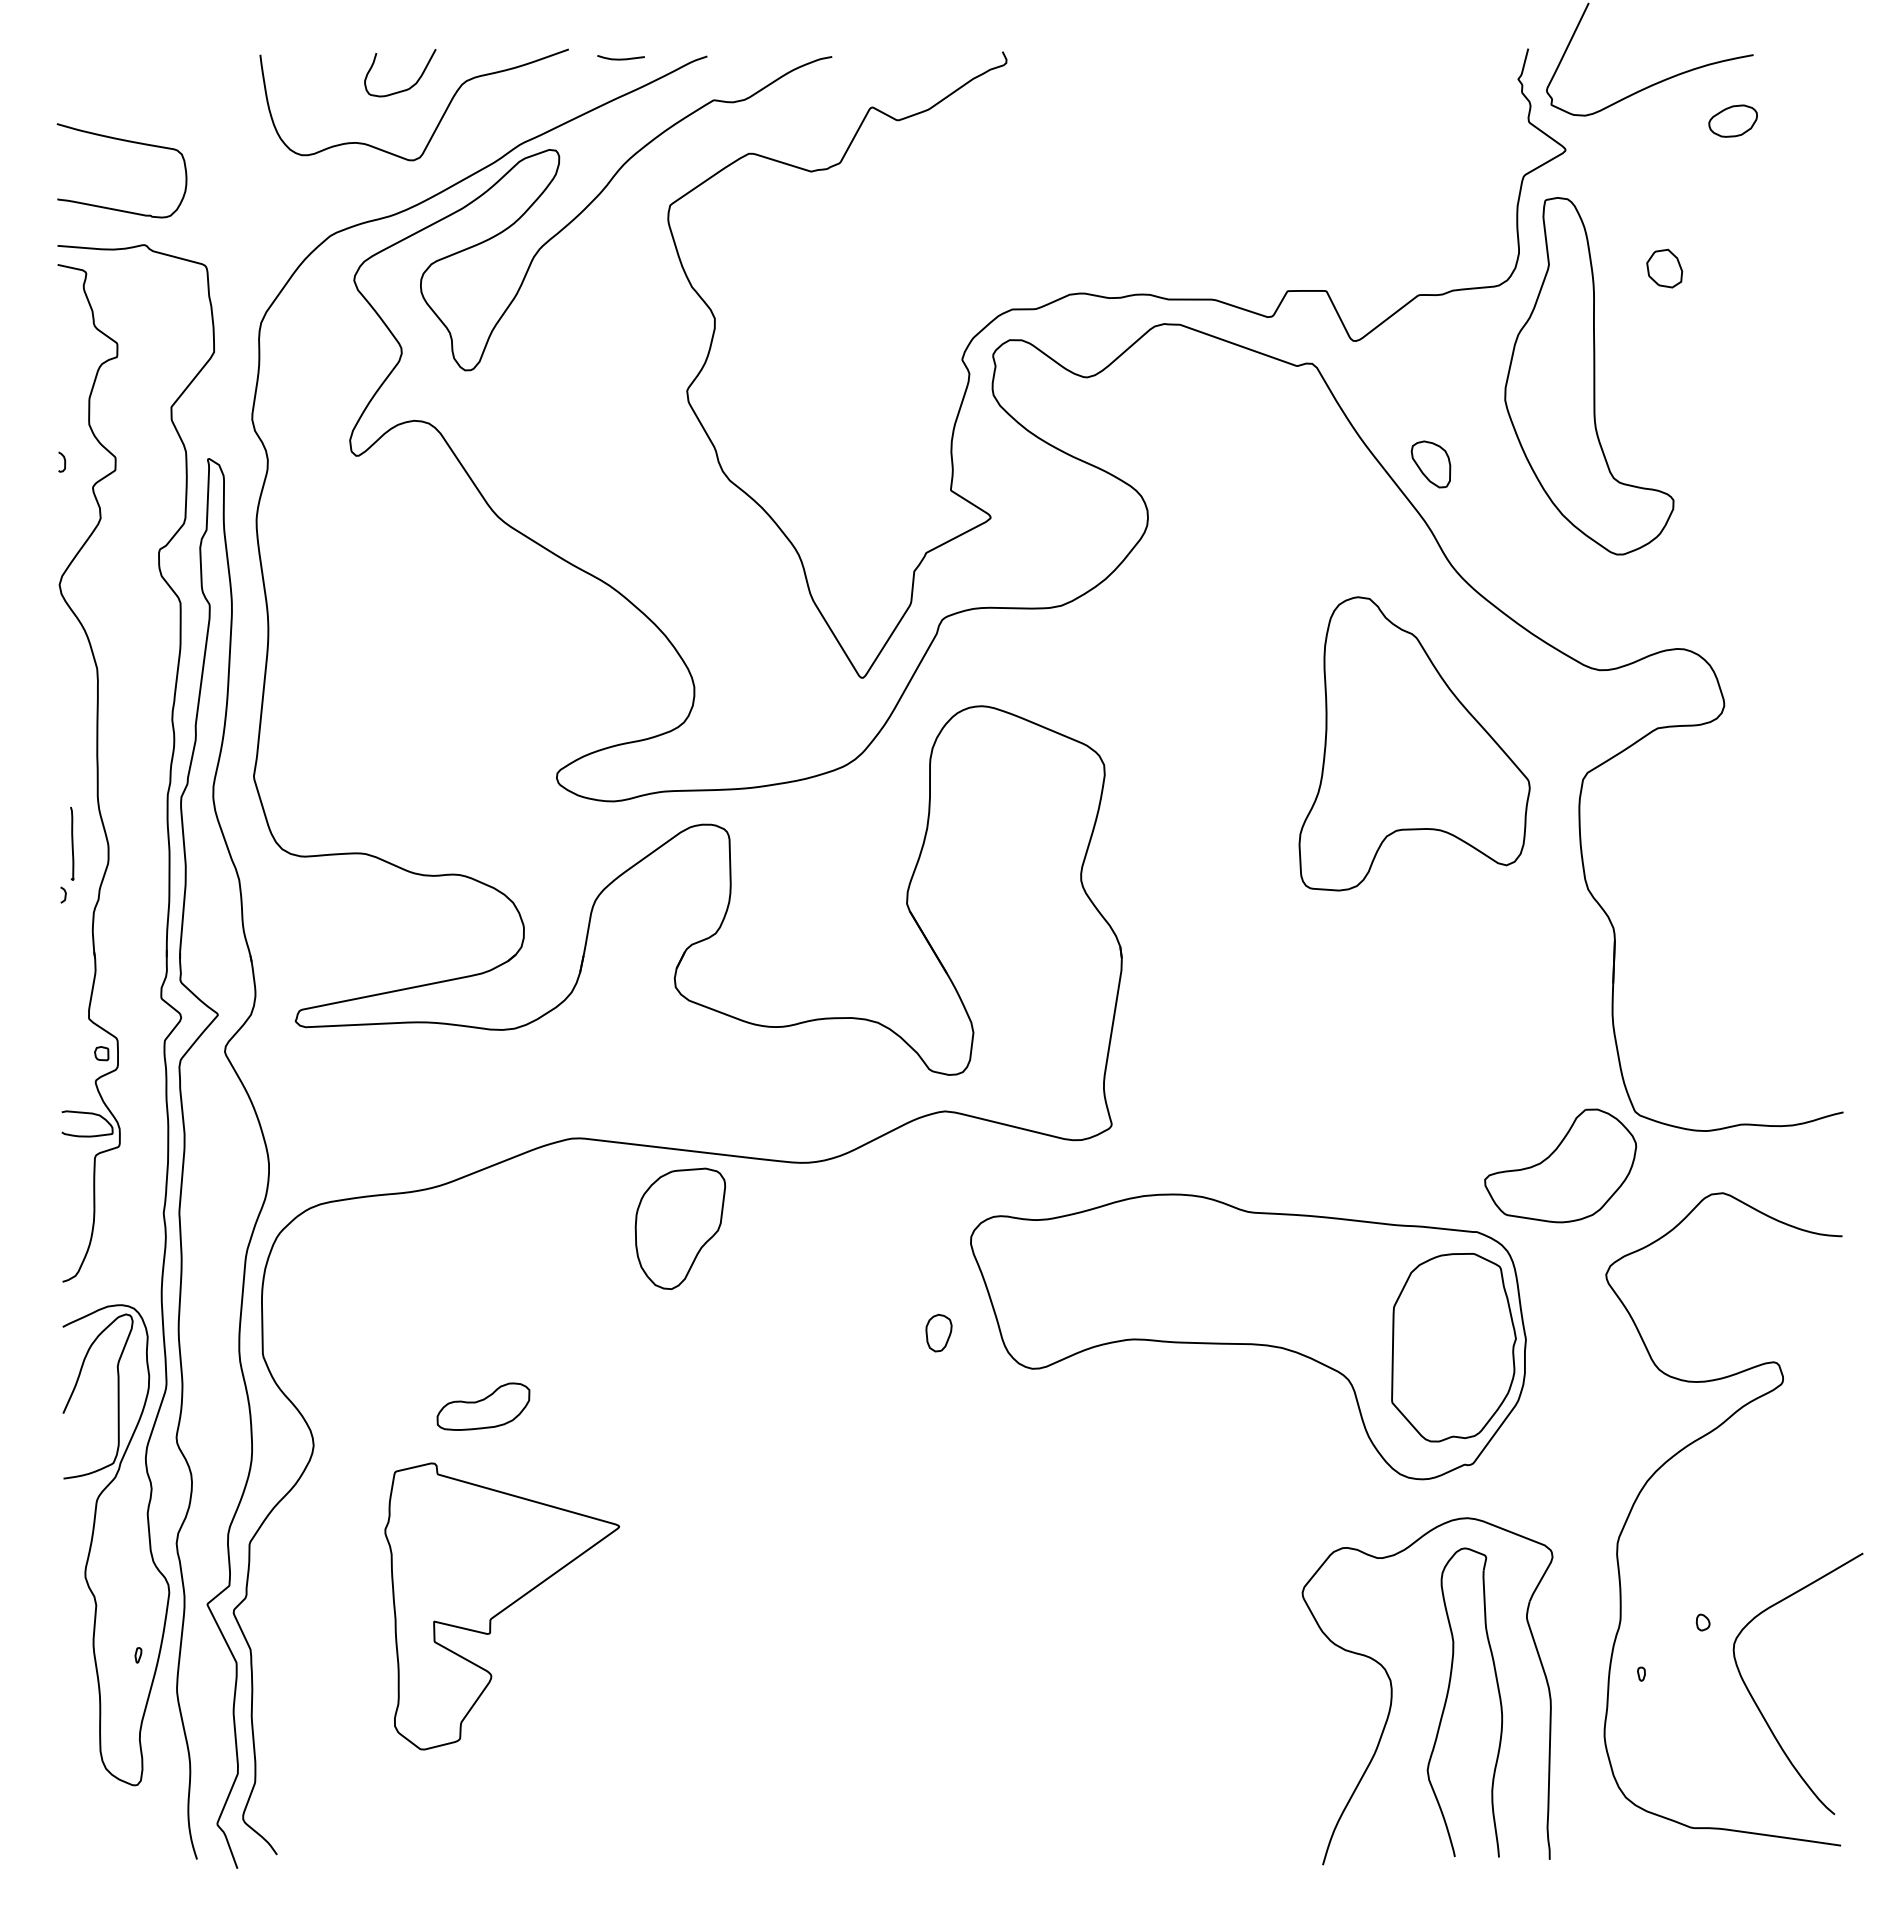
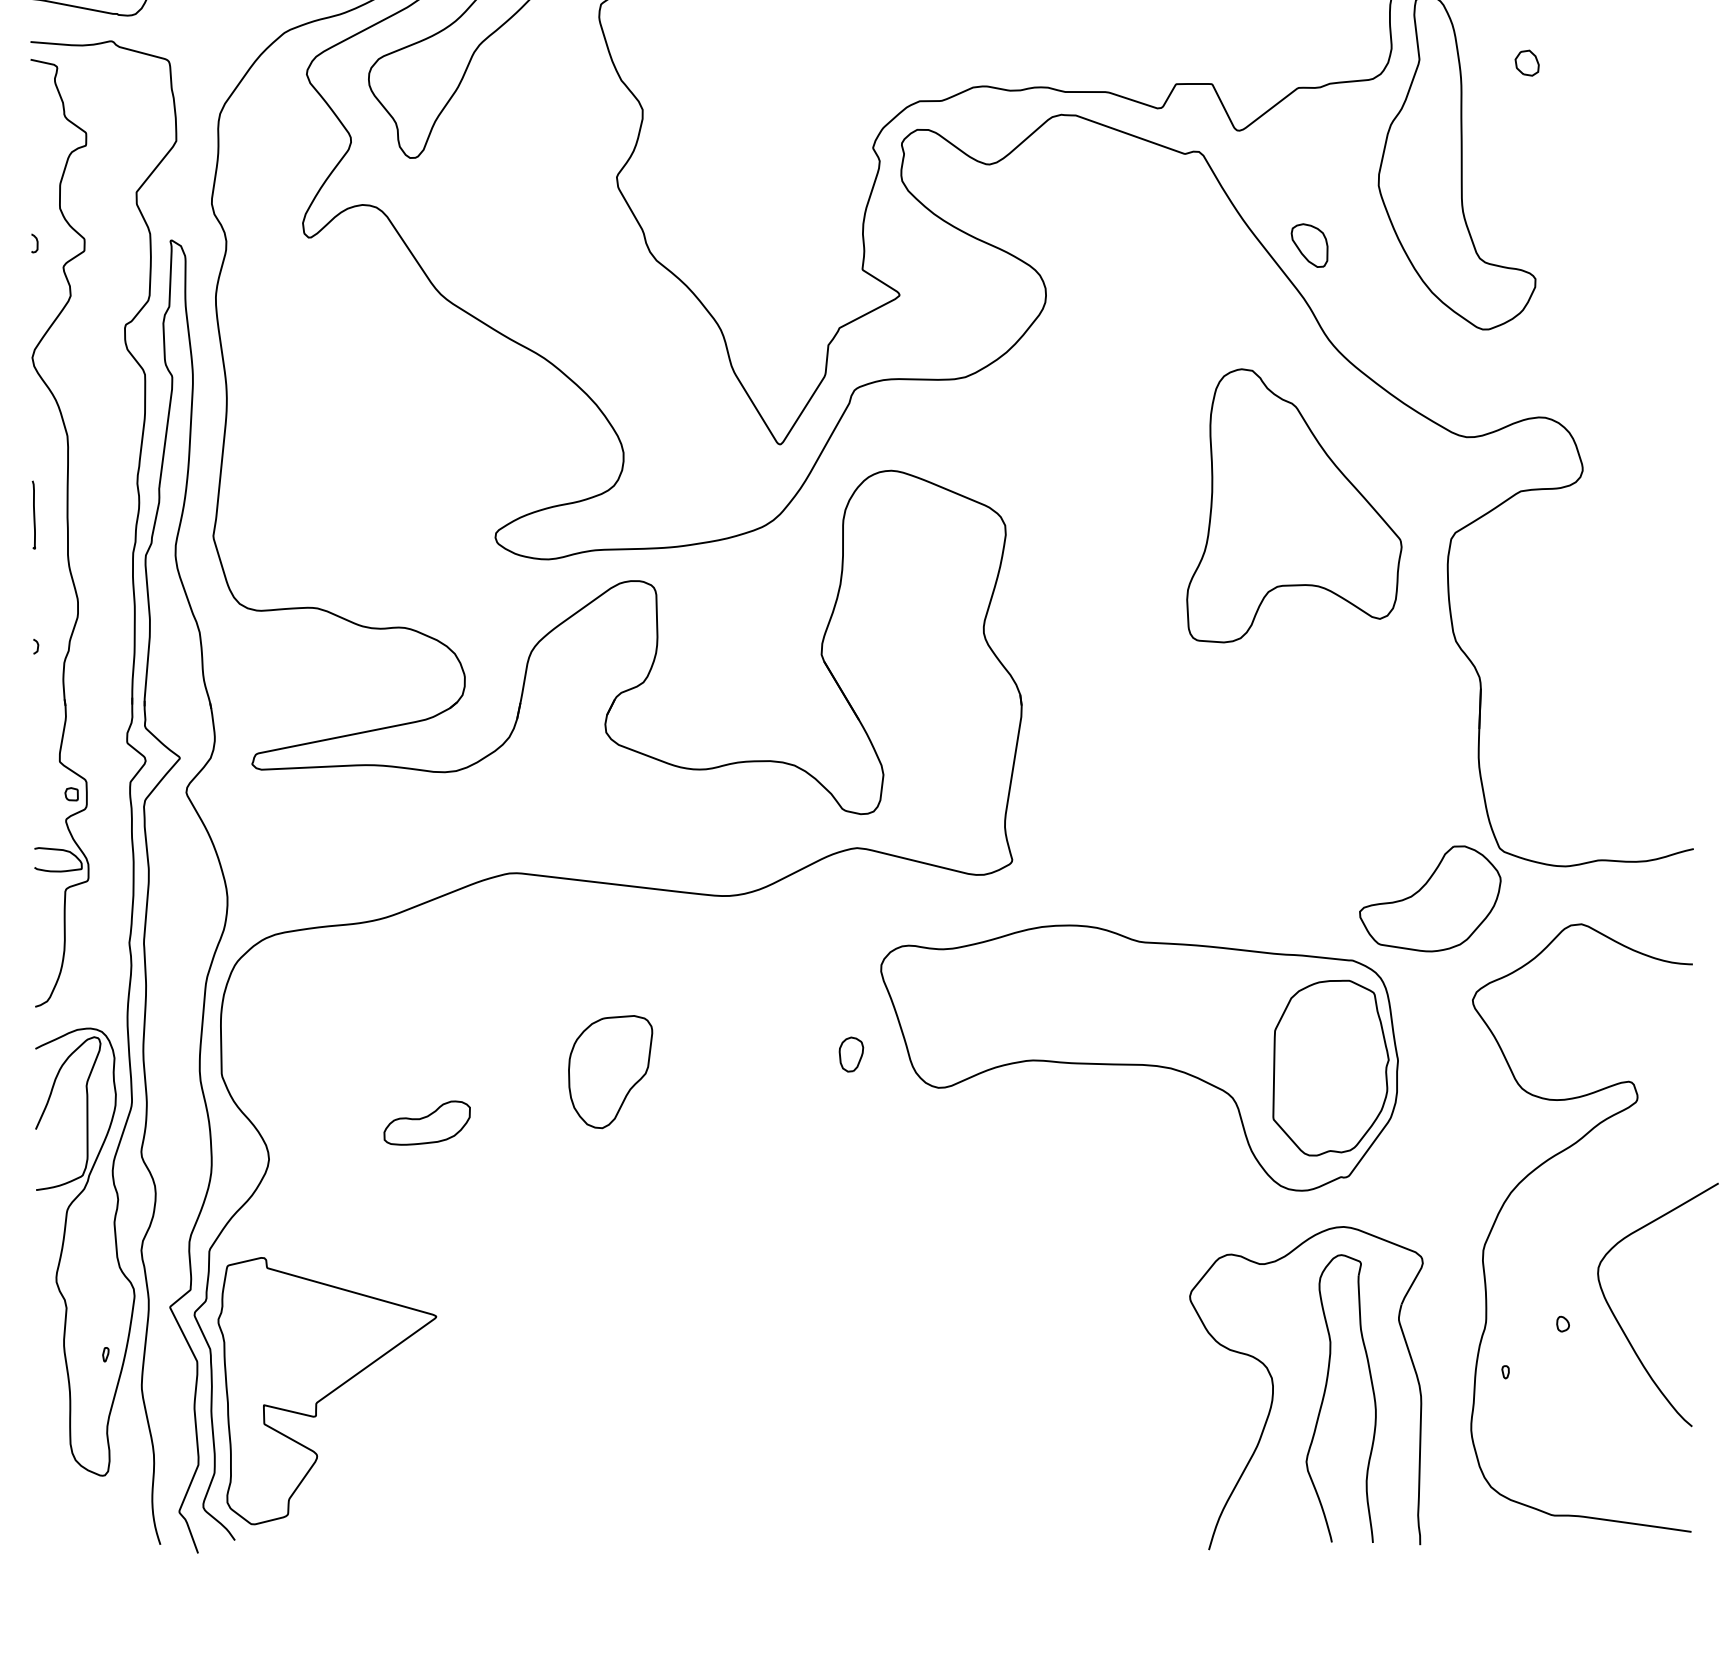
part: (1664, 268) -> (1527, 63), size x0.71
curve: (72, 843) -> (34, 514), moved
part: (679, 1228) -> (609, 1071), moved
part: (502, 1606) -> (327, 1391), moved
curve: (1757, 1704) -> (1620, 1324), moved

